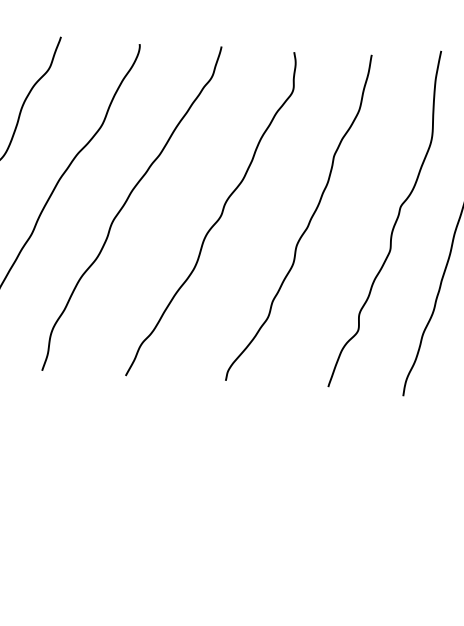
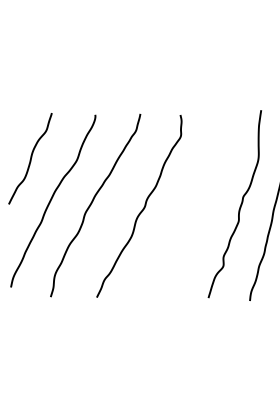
curve: (307, 222) -> (192, 208), removed

